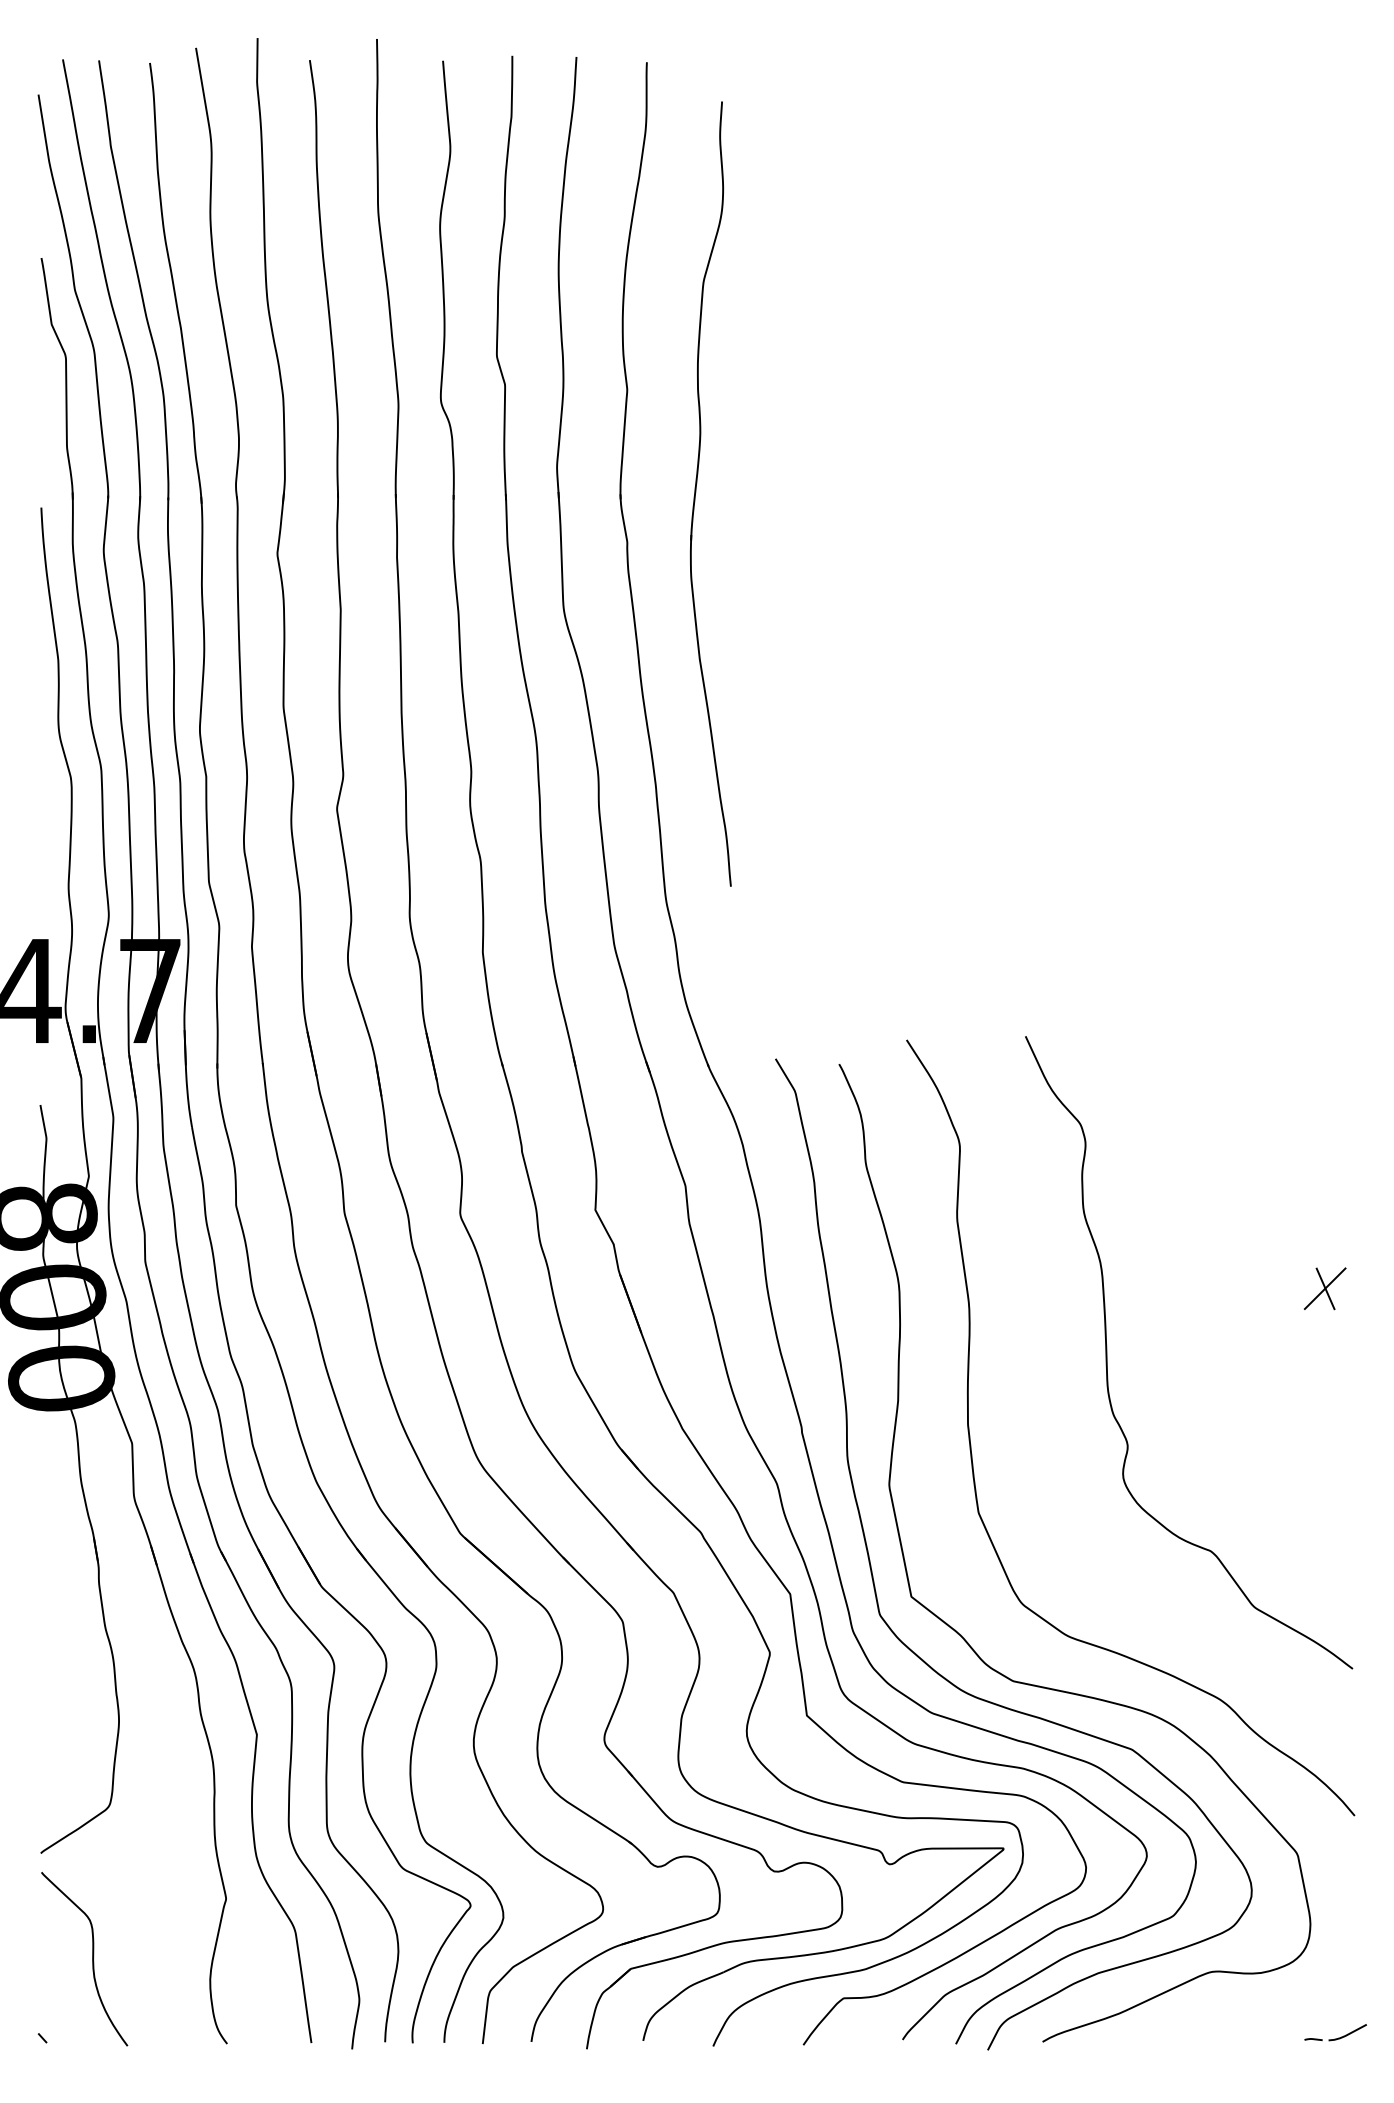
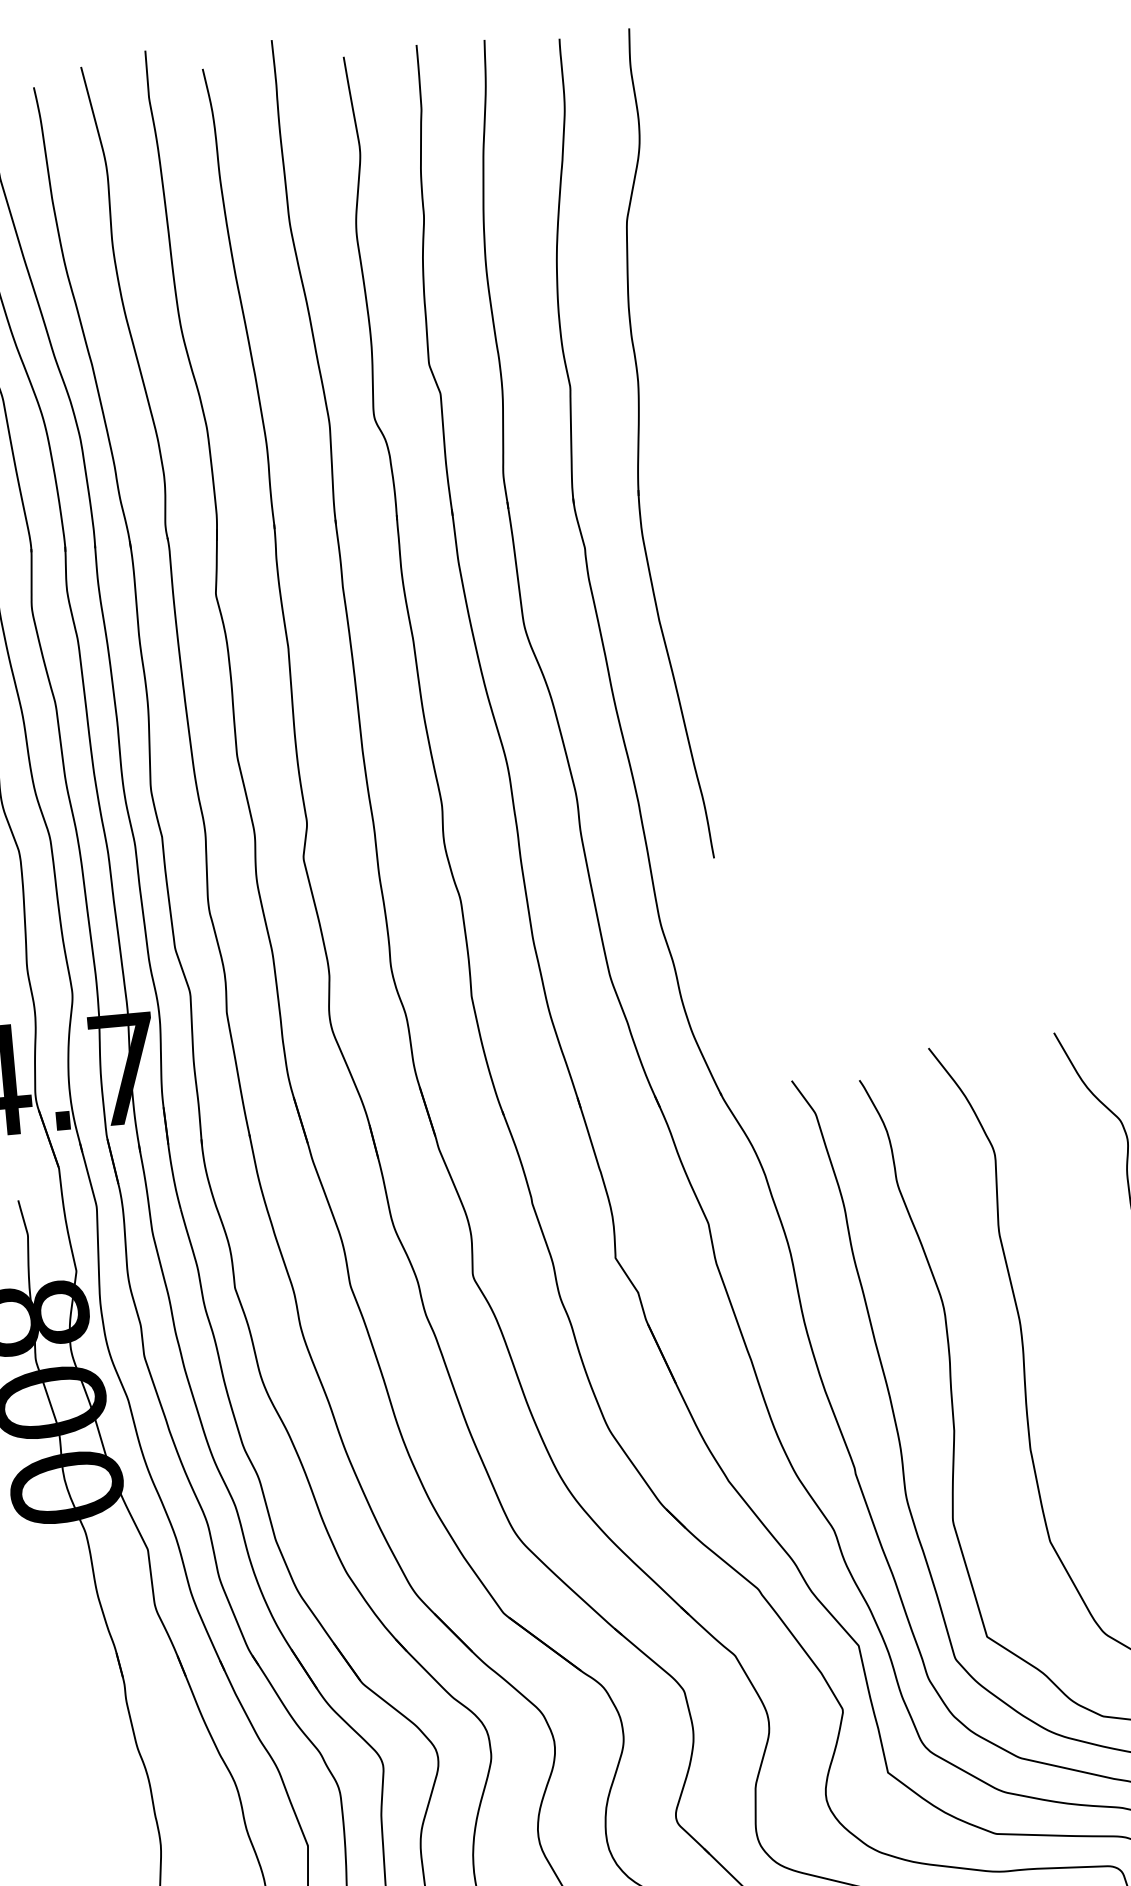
part: (696, 492) -> (639, 444), moved

